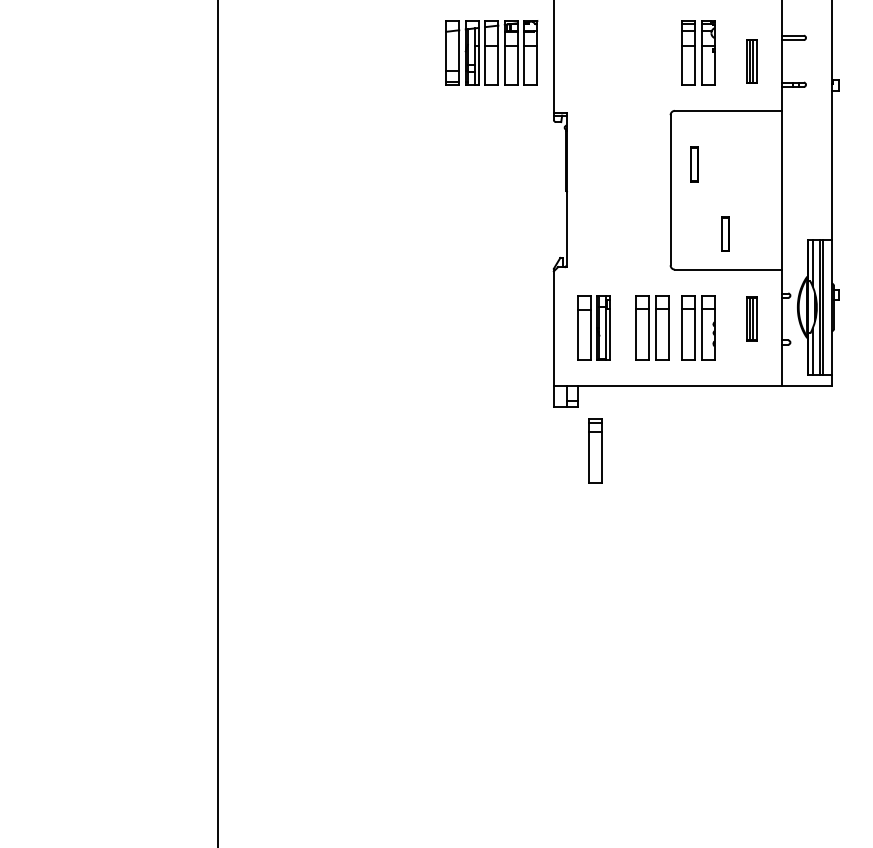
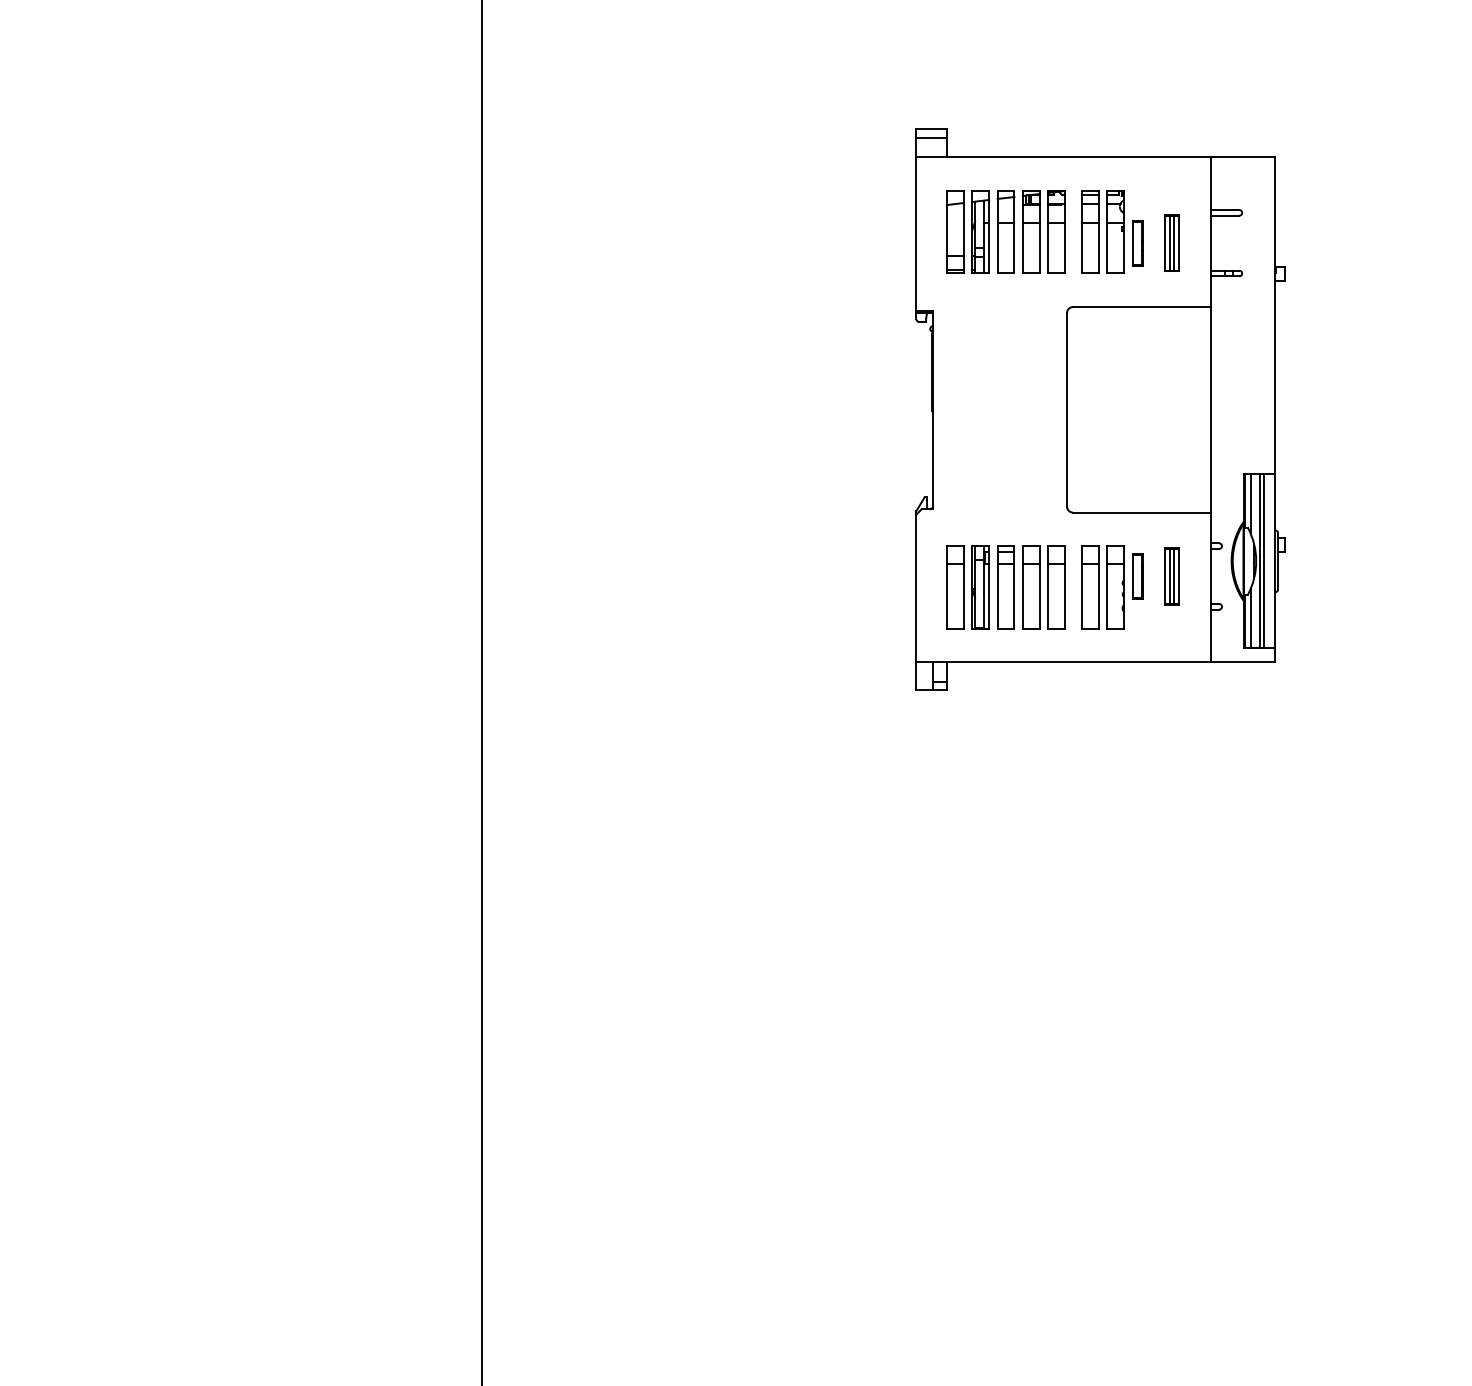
part: (491, 52) -> (1005, 231), moved
part: (694, 164) -> (1137, 243), moved
part: (725, 234) -> (1137, 576), moved
part: (595, 450) -> (1005, 587), moved

